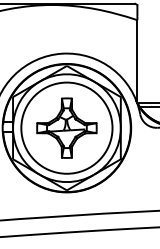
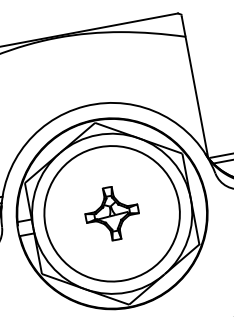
part: (66, 127) -> (111, 212), size x0.6

